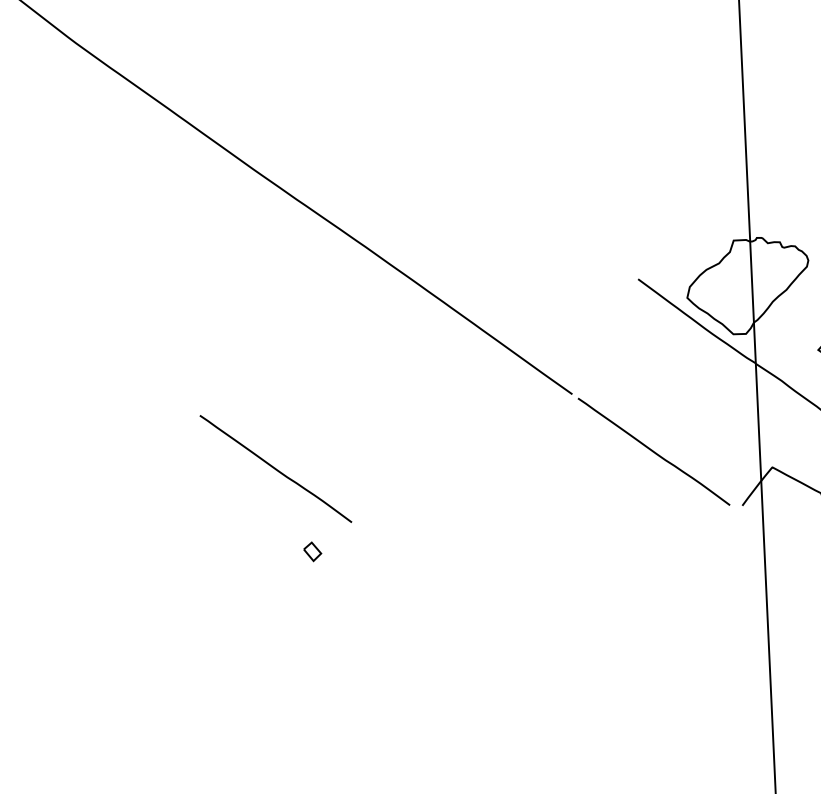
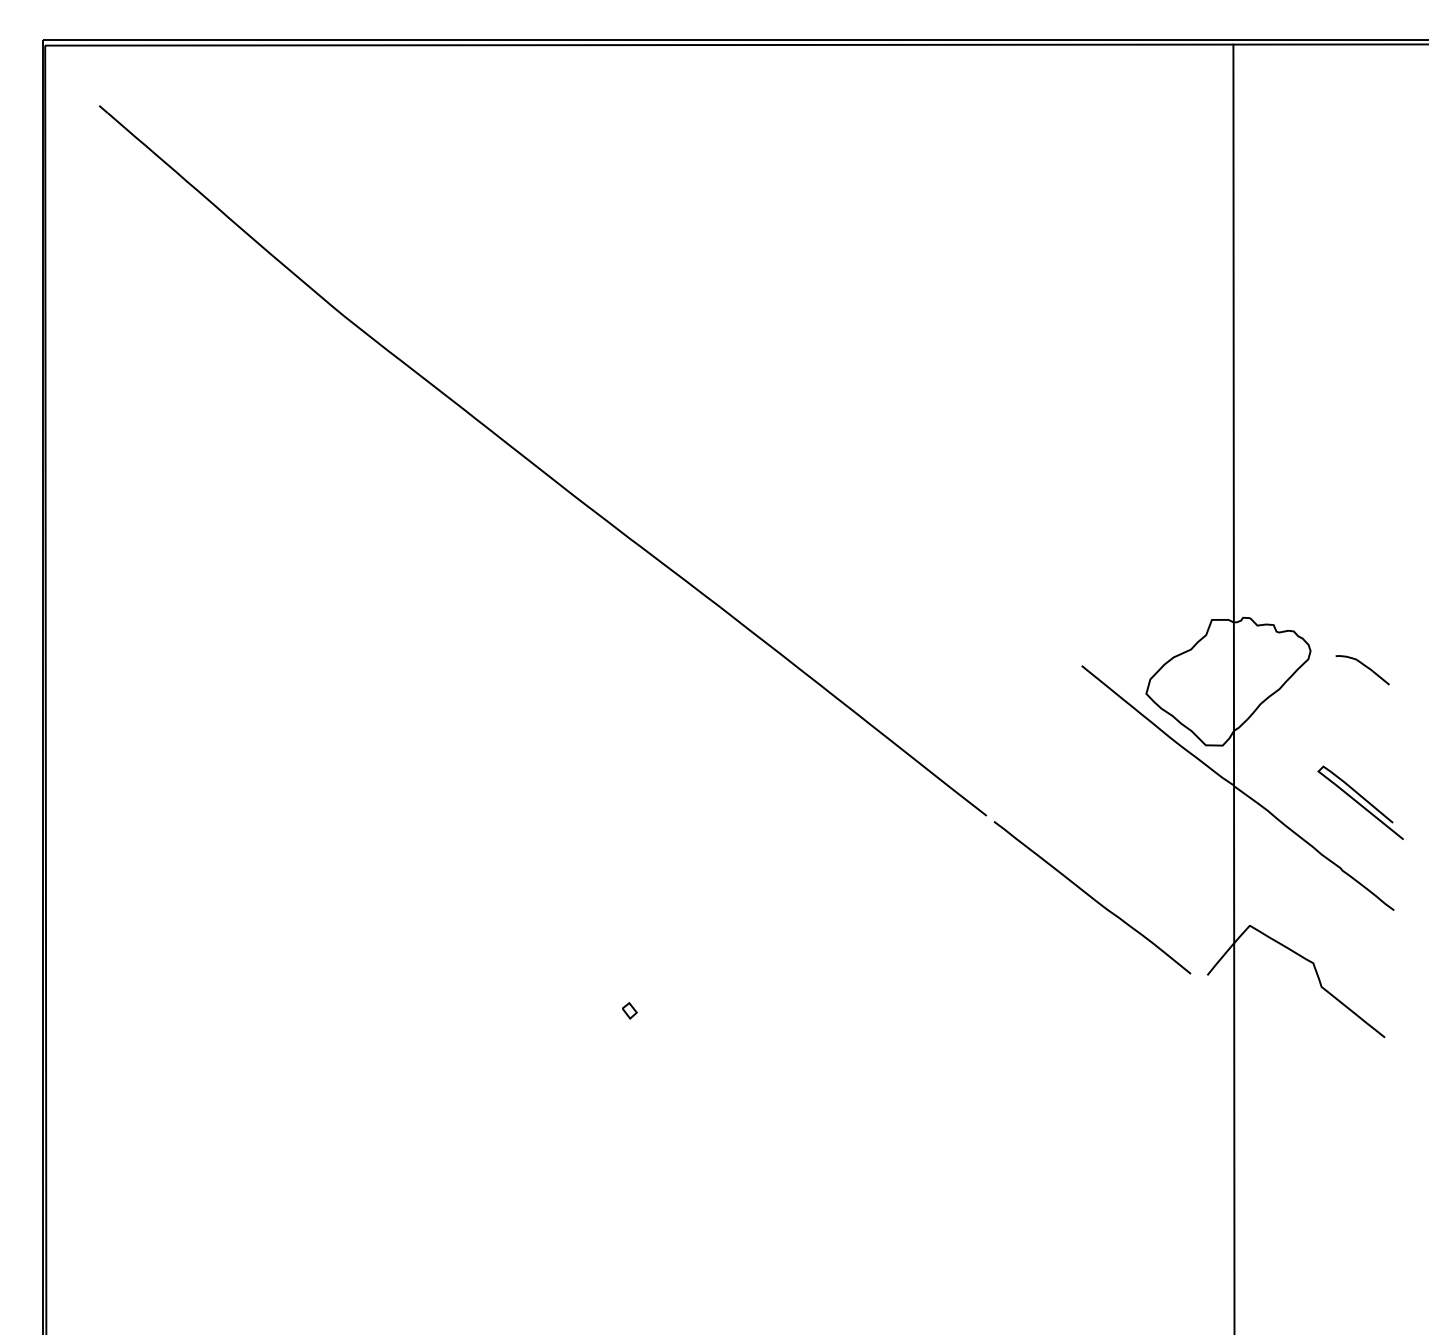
curve: (275, 468) -> (585, 897), removed
part: (312, 551) -> (629, 1010), size x0.62

